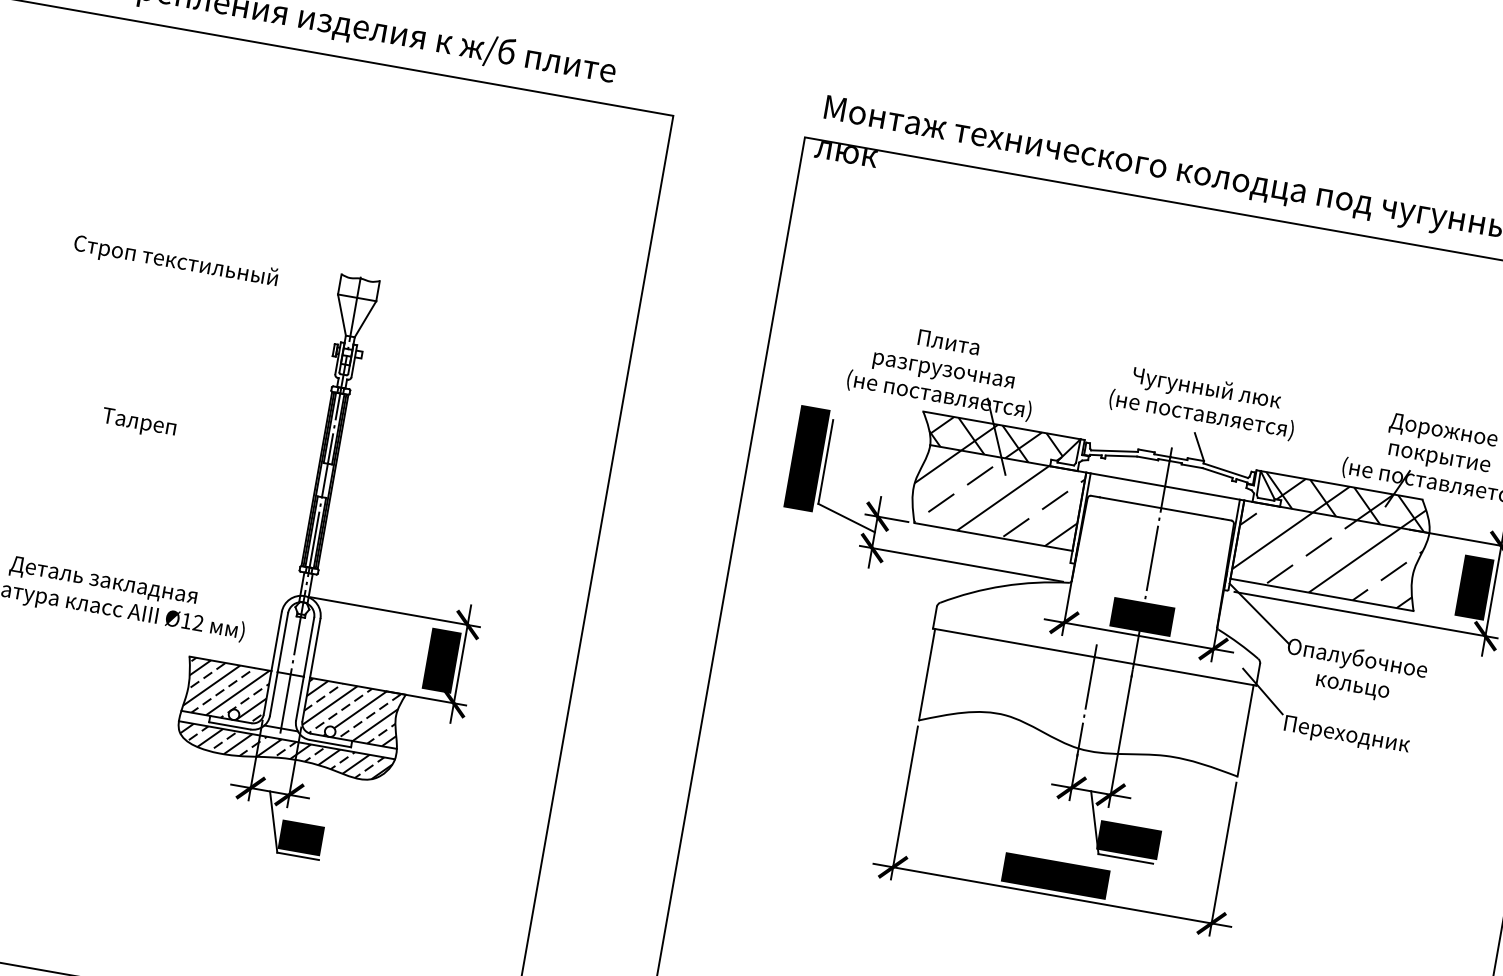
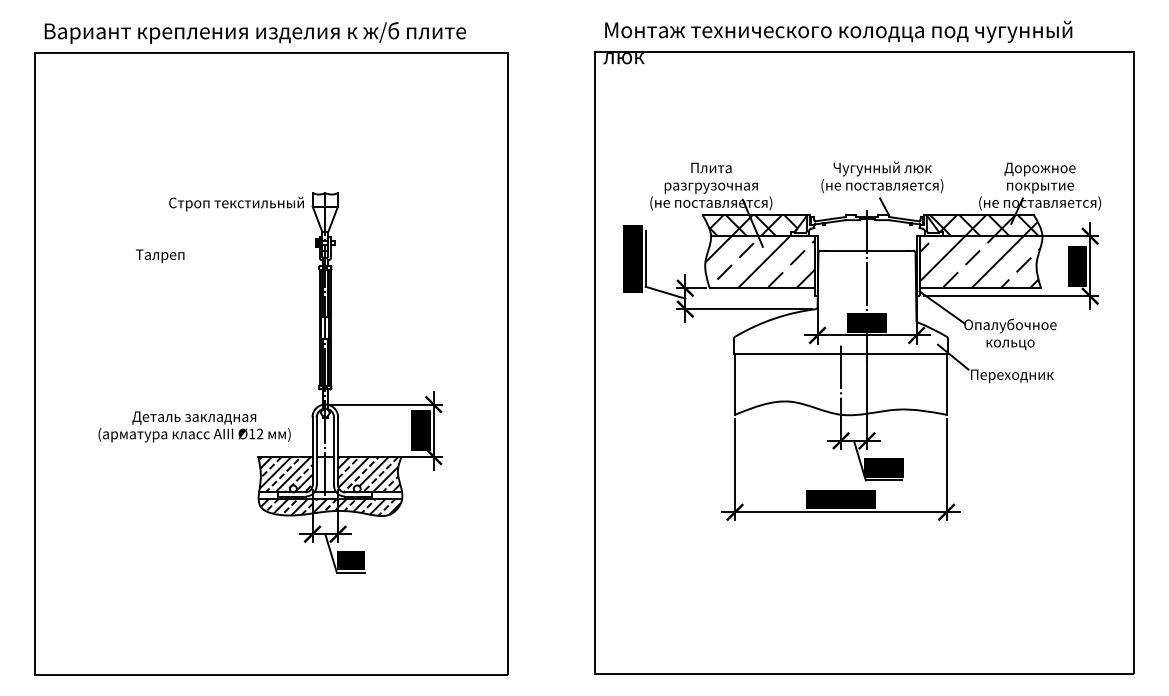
text: (175, 261) -> (236, 203), moved
text: (139, 424) -> (160, 256), moved
line: (1164, 486) -> (866, 236), removed

